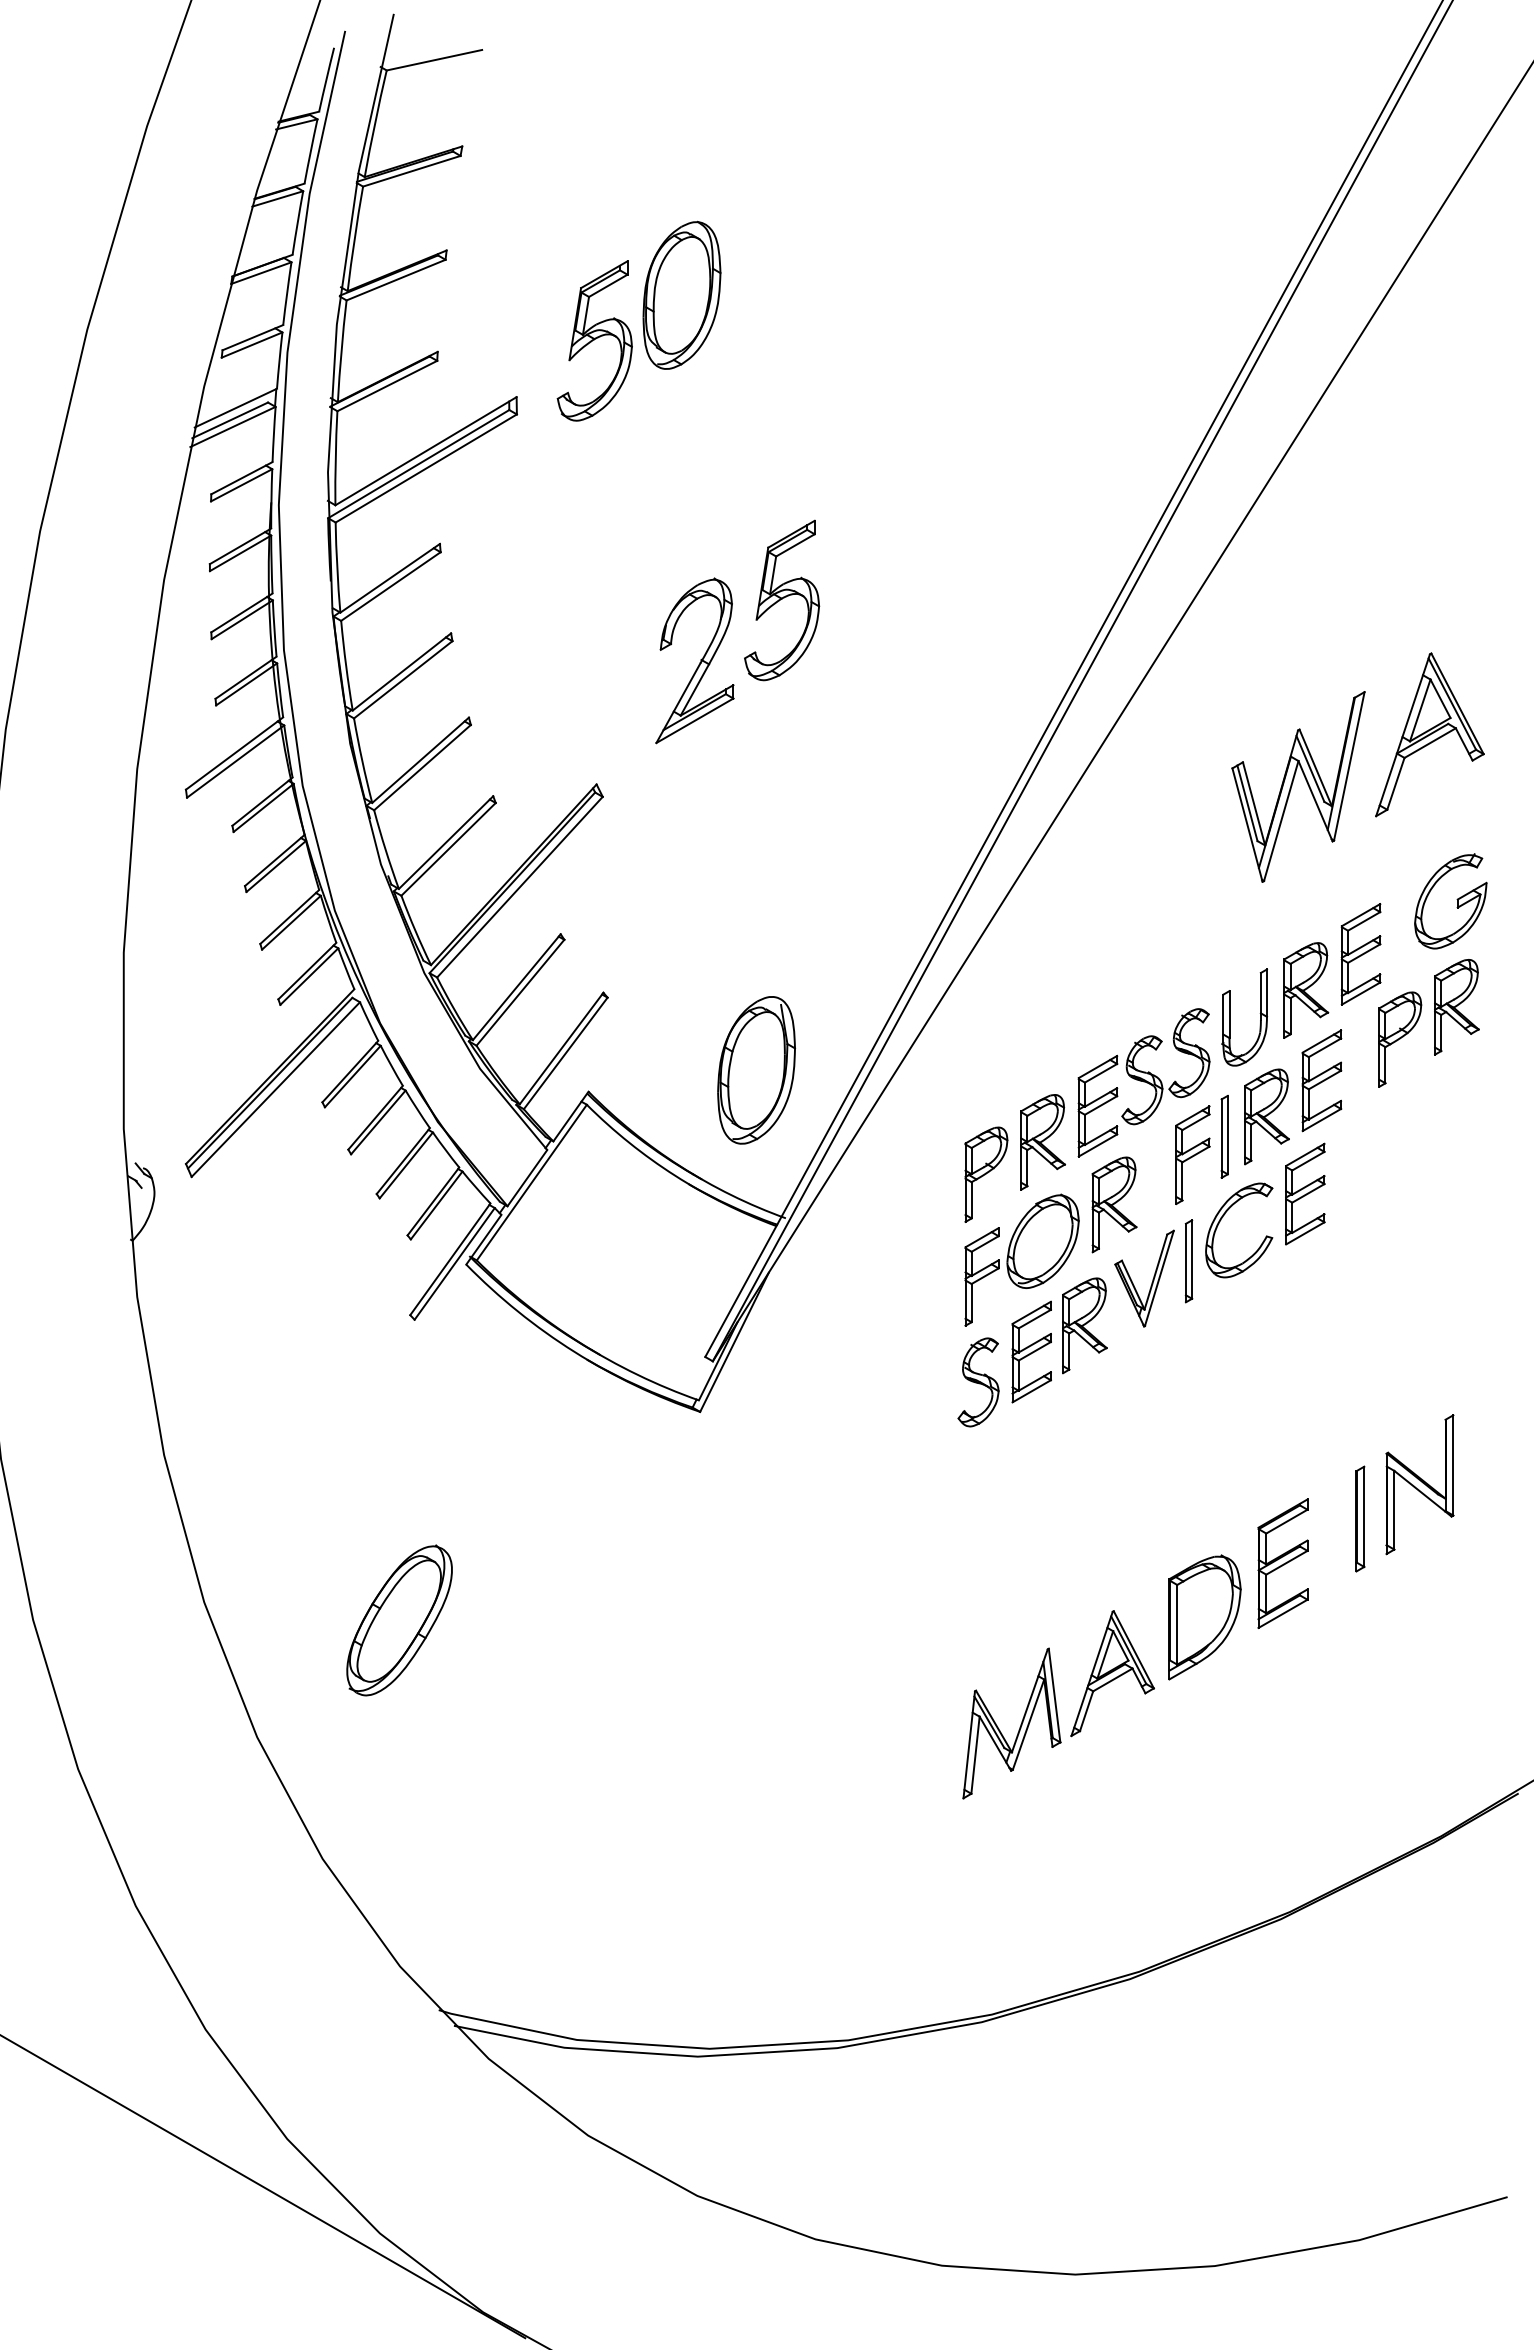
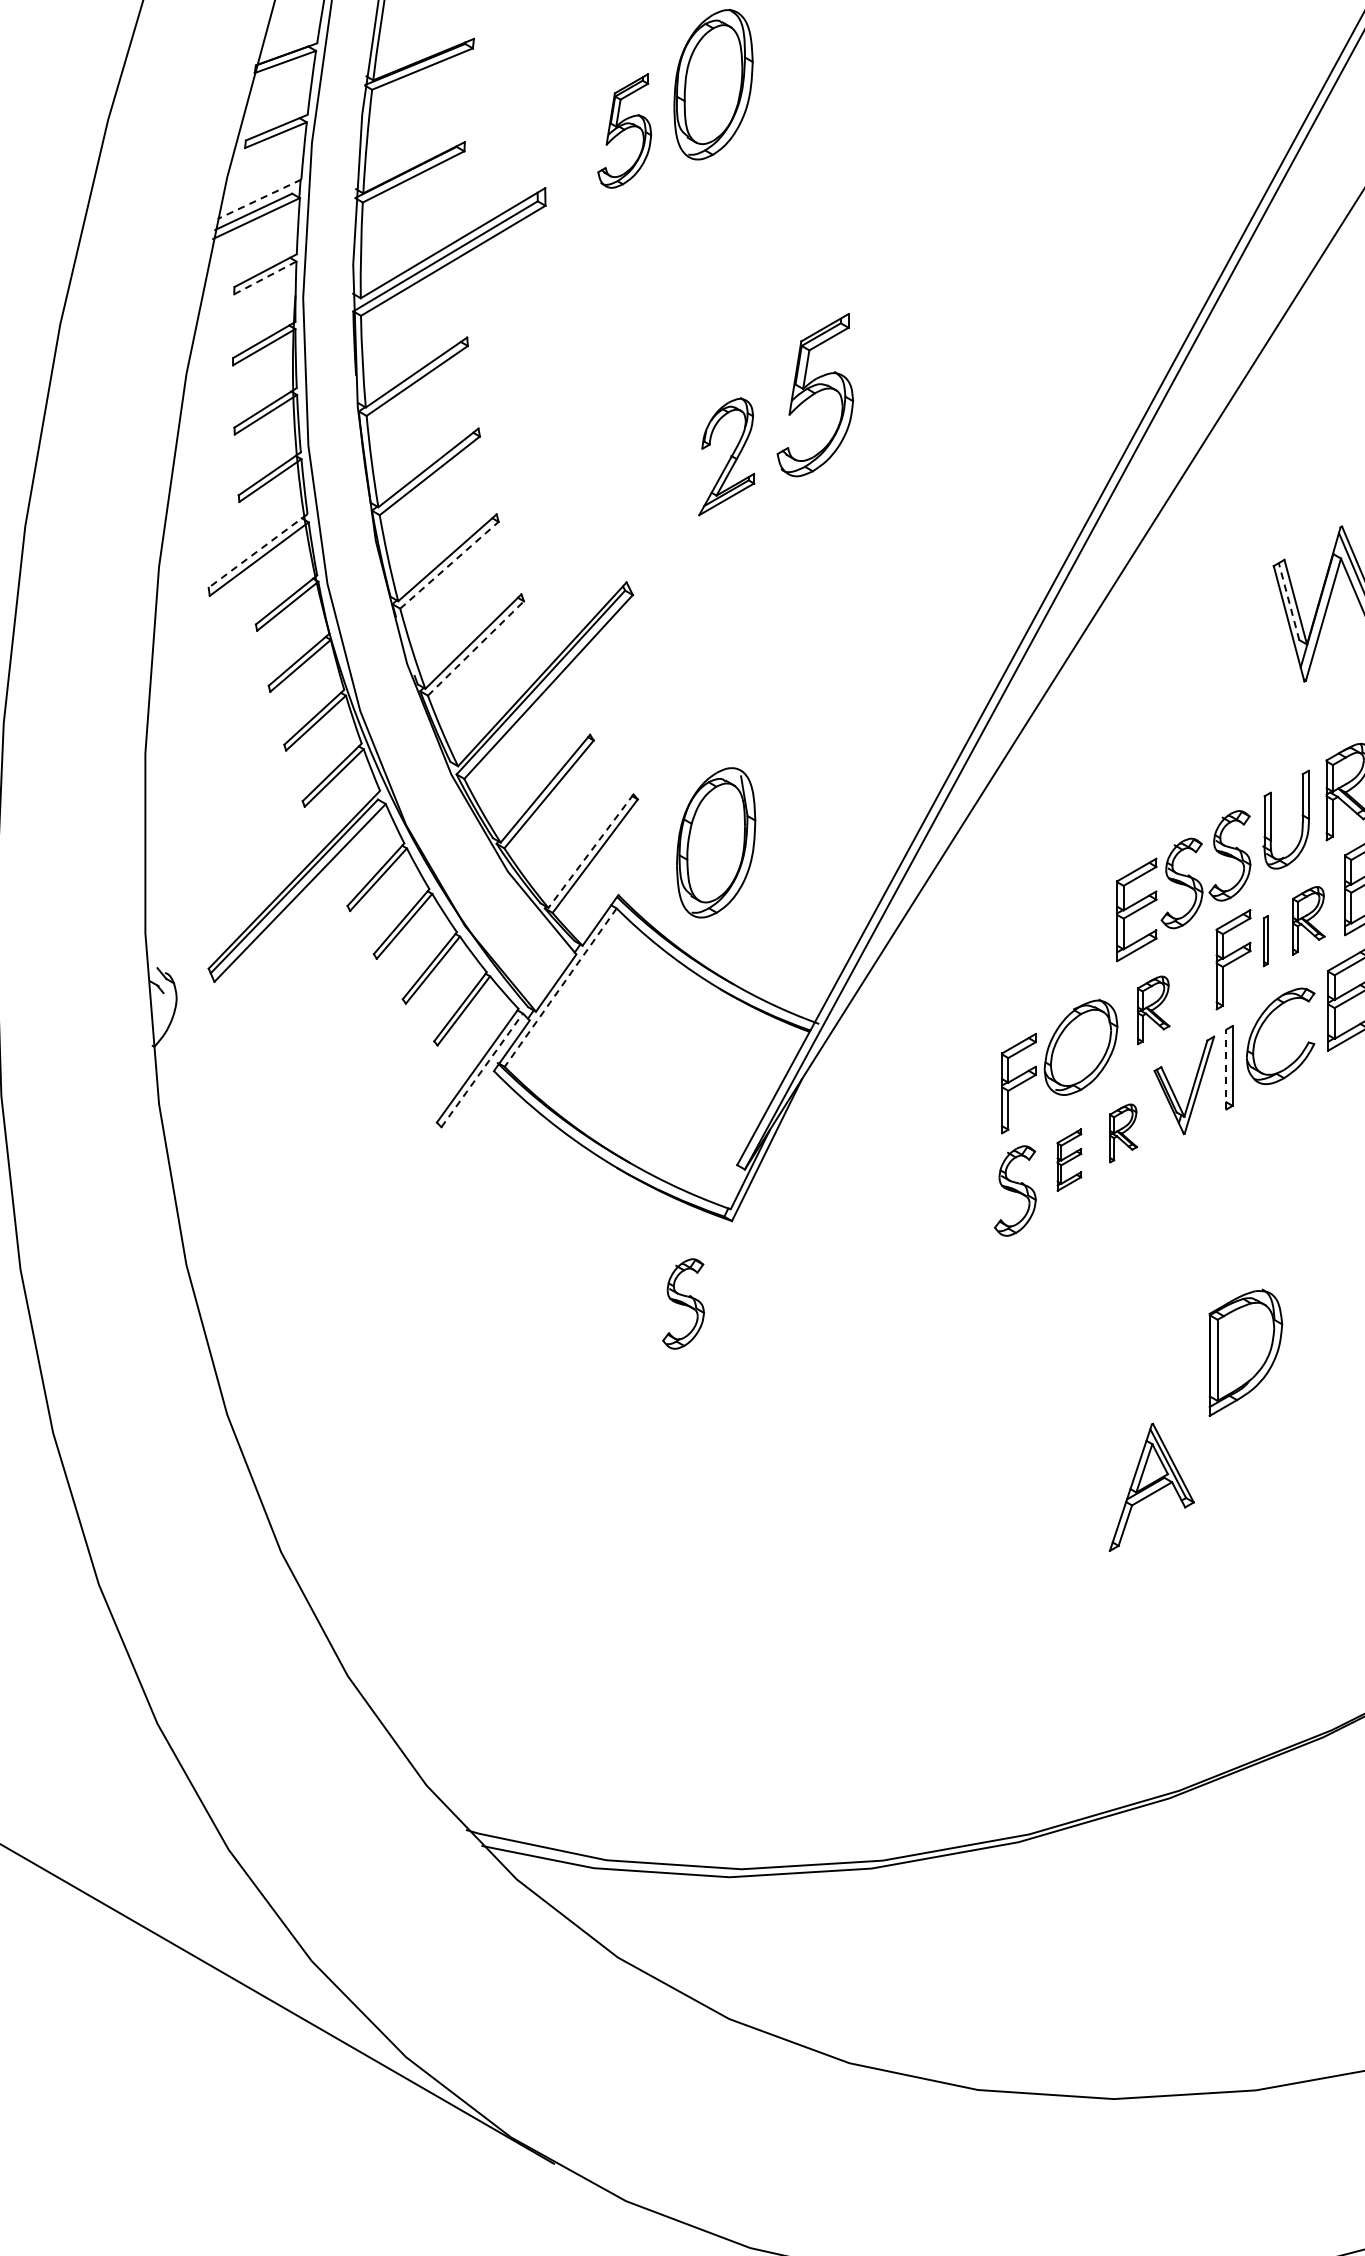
part: (594, 340) -> (624, 130), size x0.7
line: (235, 408) -> (259, 199), solid -> dashed
line: (241, 485) -> (265, 278), solid -> dashed
part: (694, 660) -> (726, 456), size x0.7
line: (234, 753) -> (258, 550), solid -> dashed
line: (422, 767) -> (449, 565), solid -> dashed
line: (1247, 802) -> (1289, 600), solid -> dashed
line: (448, 849) -> (475, 648), solid -> dashed
line: (561, 1048) -> (590, 851), solid -> dashed
part: (756, 1070) -> (716, 843), moved
part: (1266, 1116) -> (1308, 920), size x0.7
part: (1224, 1136) -> (1265, 940), size x0.6
part: (1042, 1142) -> (1080, 946), removed
part: (986, 1174) -> (1023, 979), removed
line: (531, 1183) -> (560, 988), solid -> dashed
part: (1114, 1204) -> (1153, 1009), size x0.7
line: (1185, 1262) -> (1225, 1068), solid -> dashed
line: (454, 1263) -> (481, 1069), solid -> dashed
part: (1084, 1325) -> (1123, 1133), size x0.6
part: (1031, 1351) -> (1069, 1159), size x0.6
part: (652, 1493) -> (683, 1304), added
part: (1282, 1563) -> (1324, 1375), removed
part: (1204, 1617) -> (1245, 1352), moved
part: (399, 1620) -> (426, 1433), removed
part: (1019, 1727) -> (1057, 1542), removed

